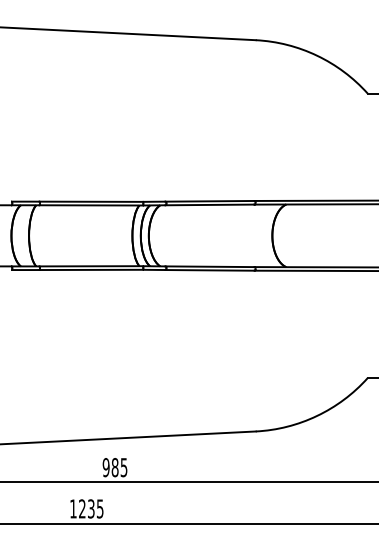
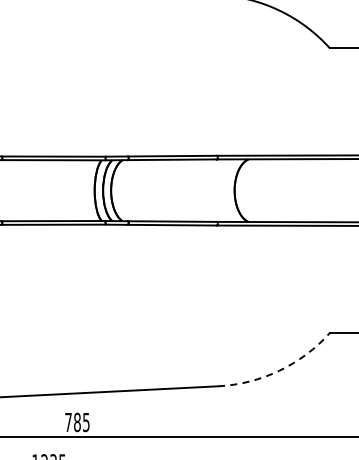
arc: (317, 415) -> (279, 370), solid -> dashed
text: (105, 467) -> (67, 422), 985 -> 785

